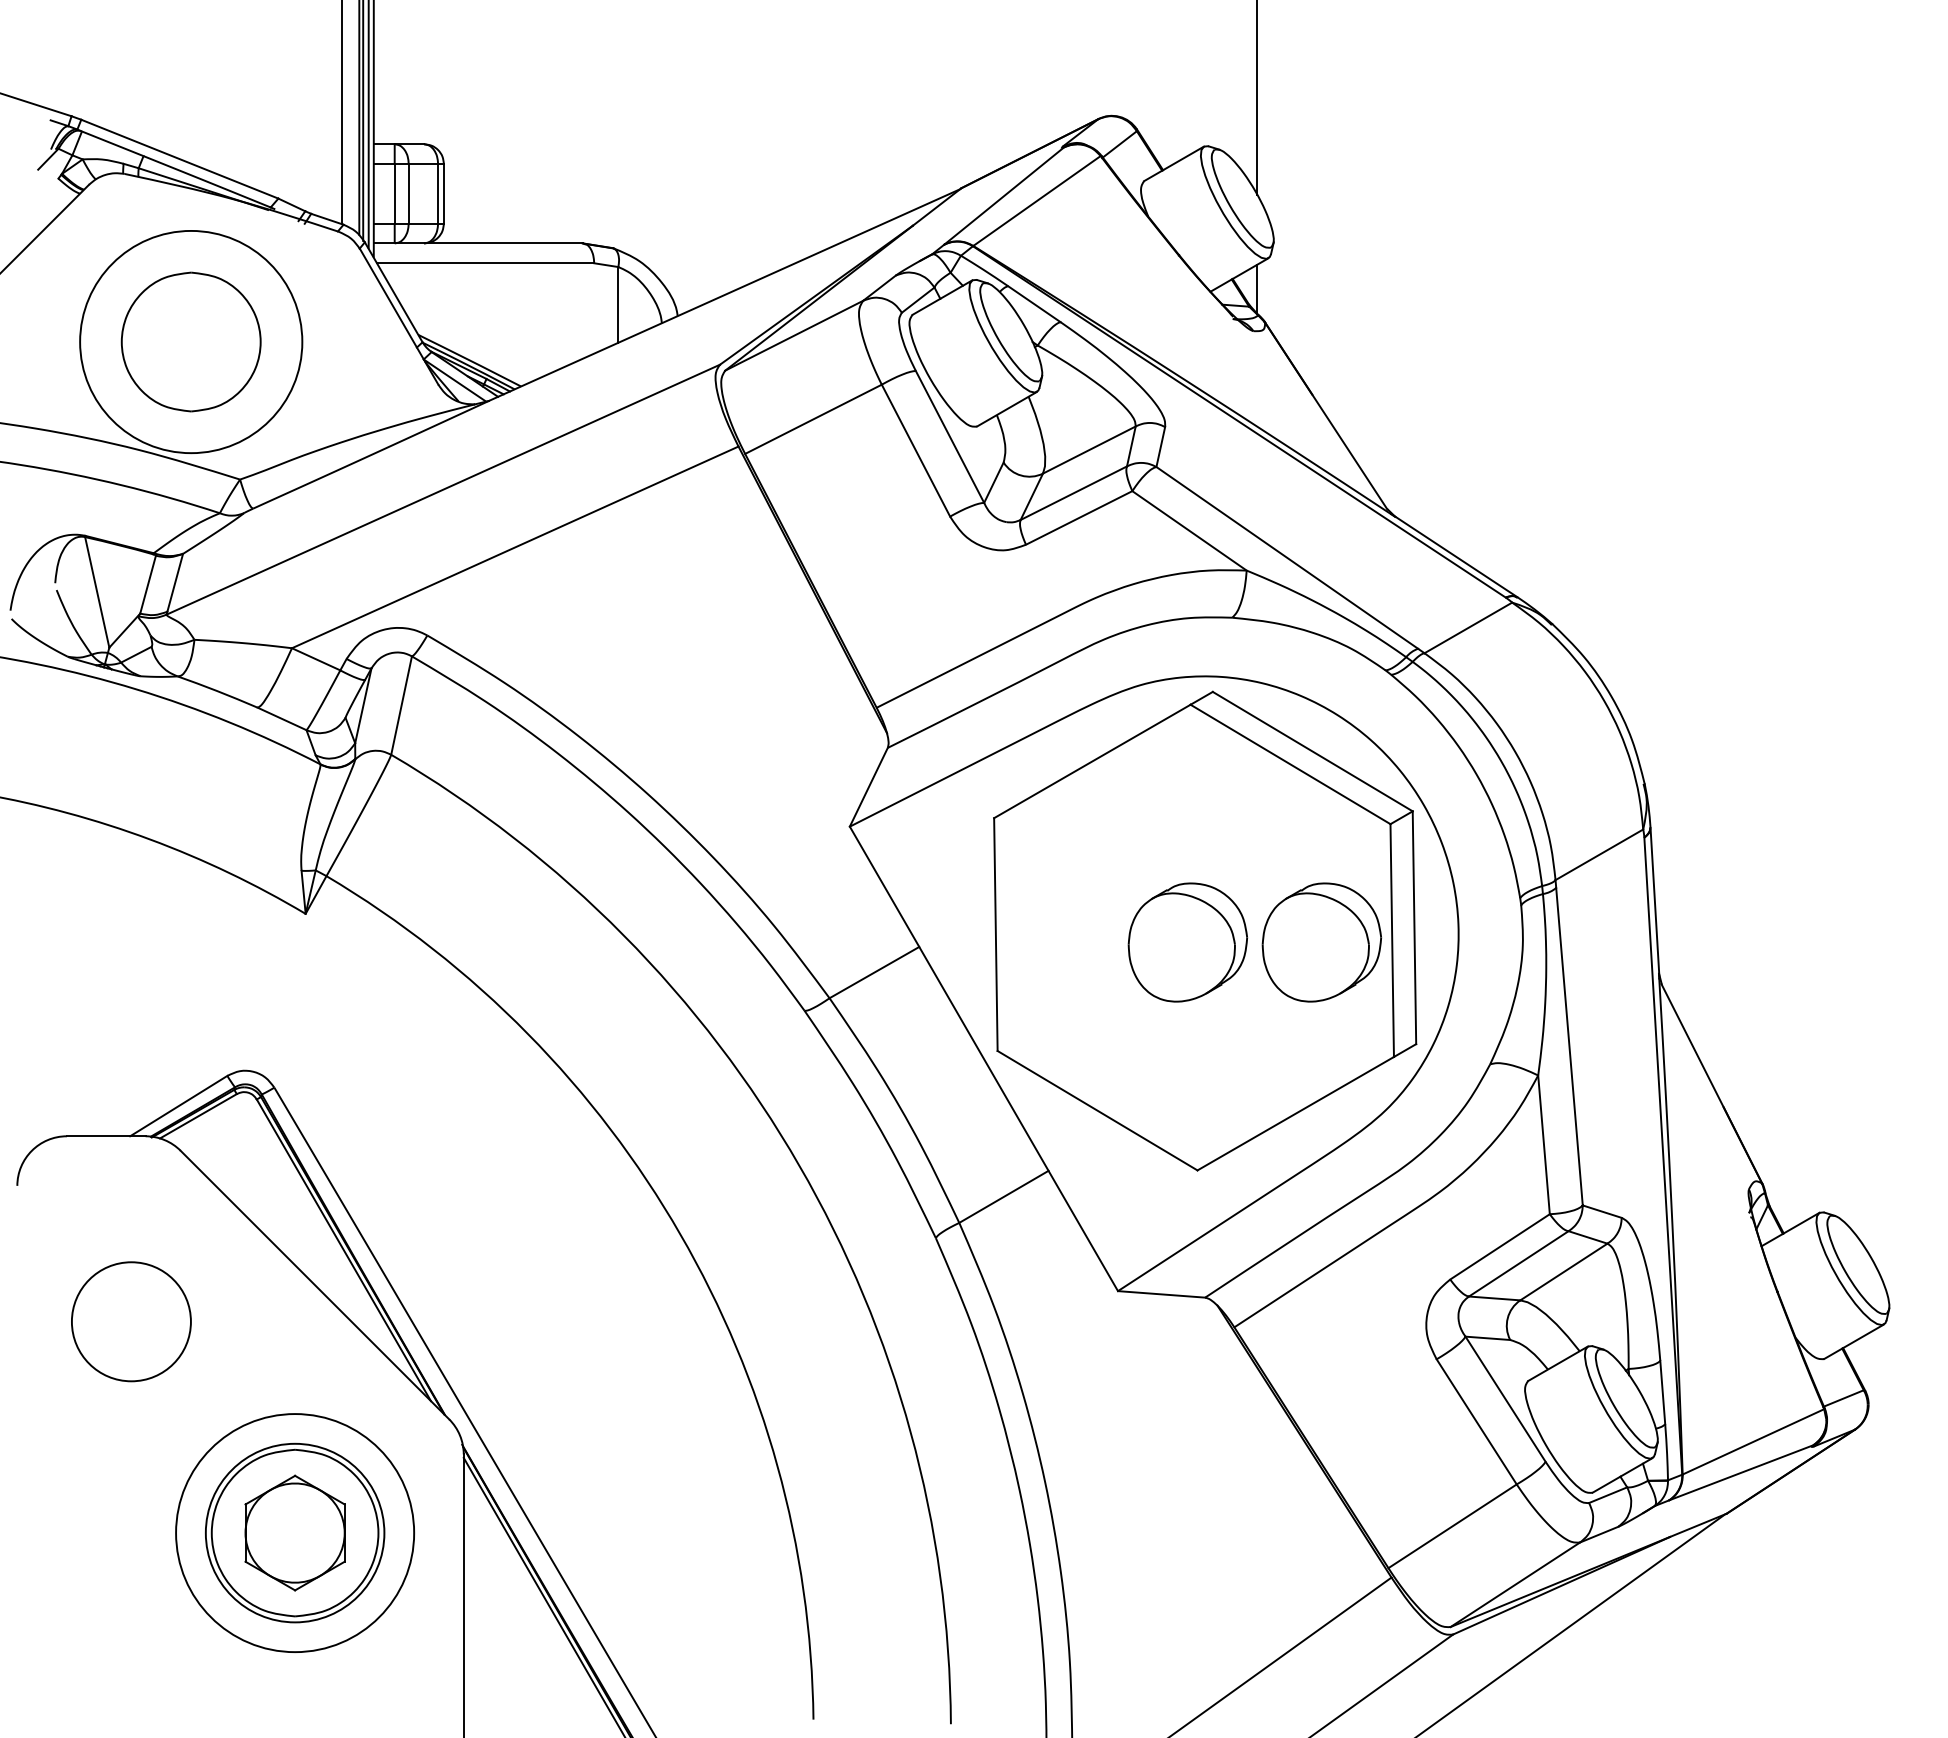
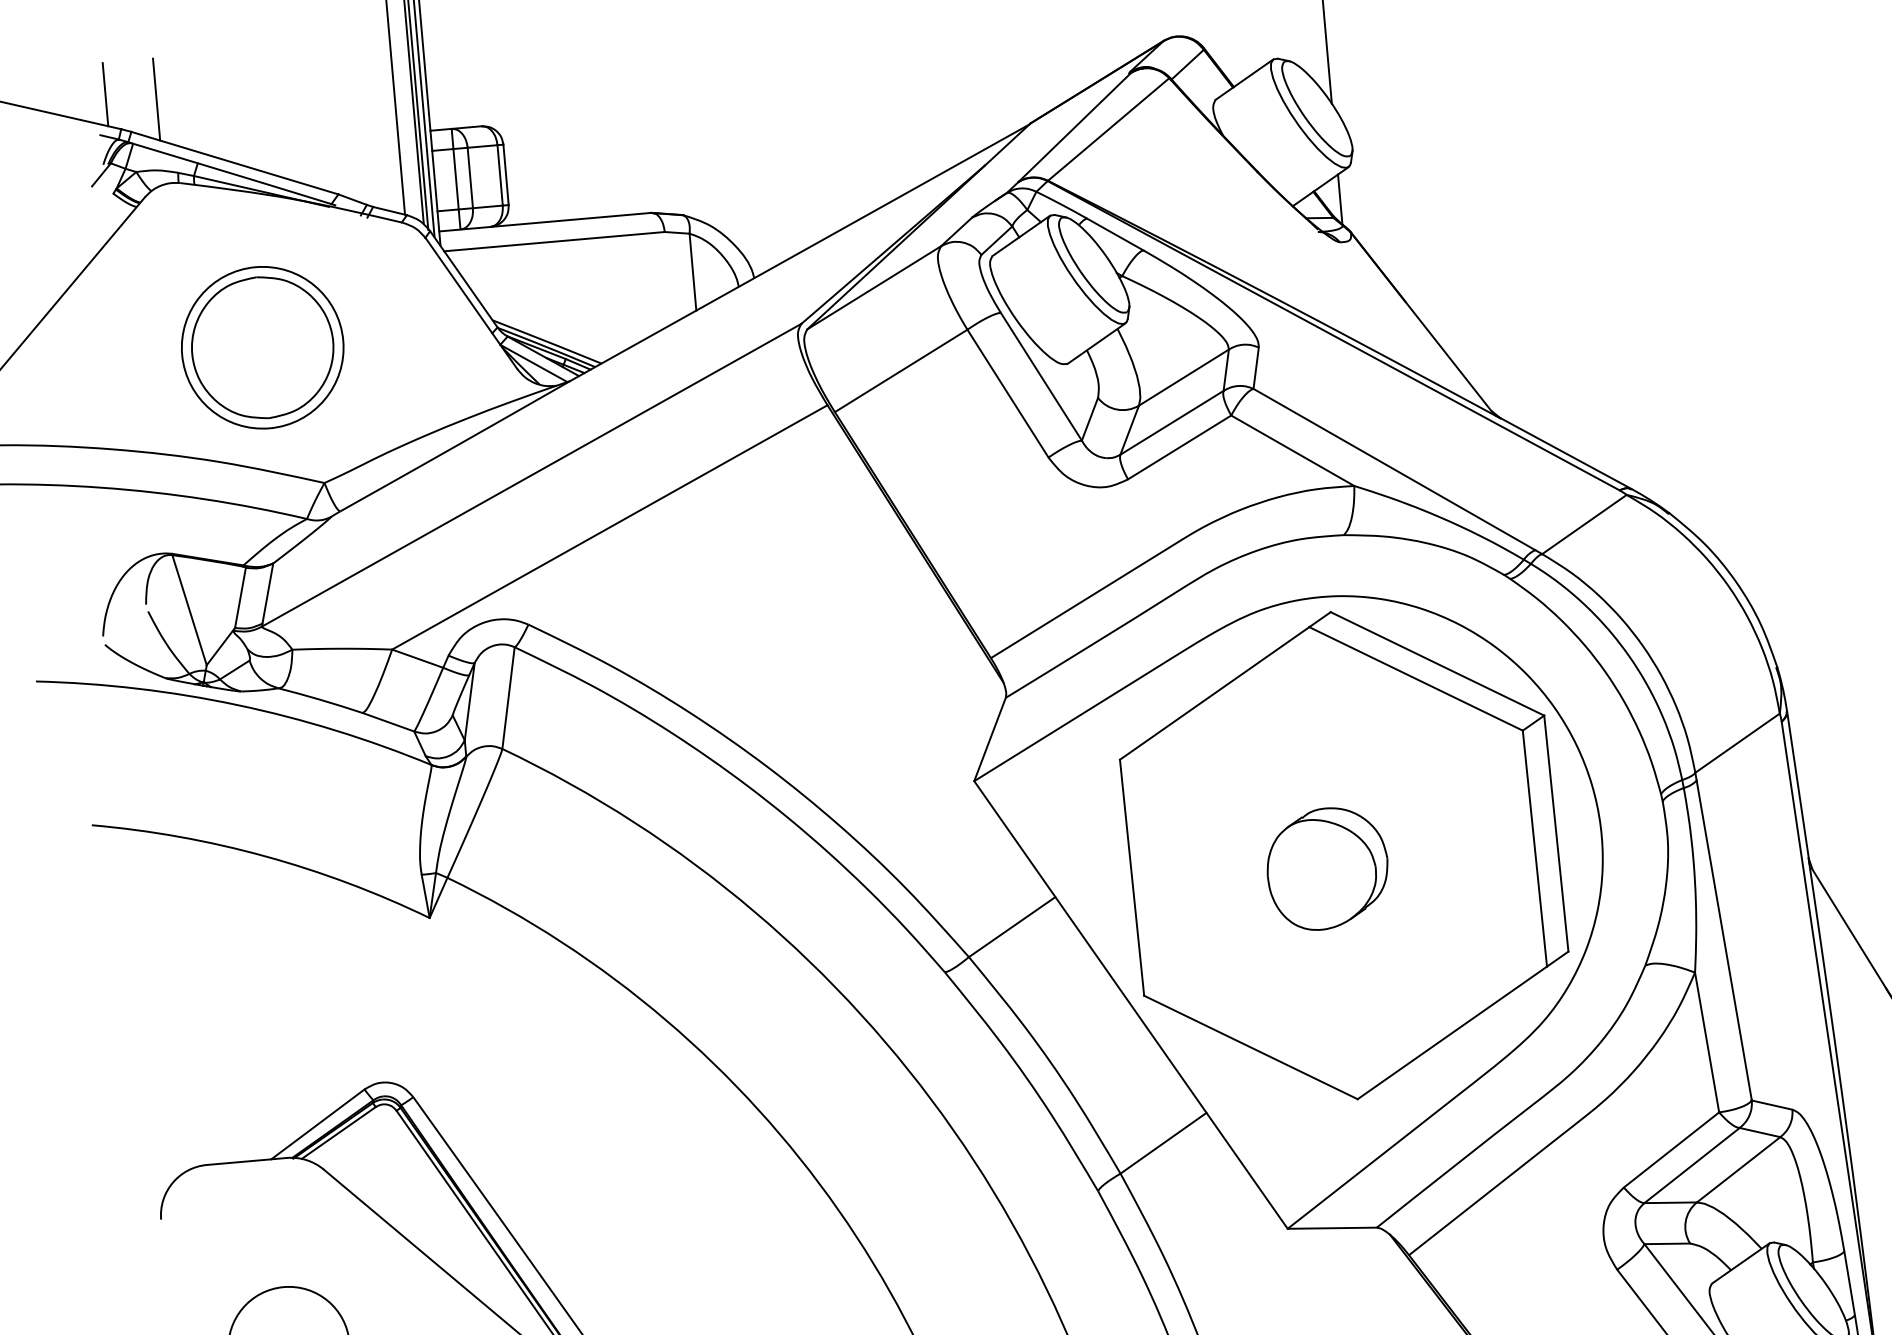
line: (59, 81) -> (105, 94), added
line: (108, 90) -> (156, 99), added
circle: (190, 341) -> (261, 347), size x0.71
part: (1321, 942) -> (1463, 856), removed

